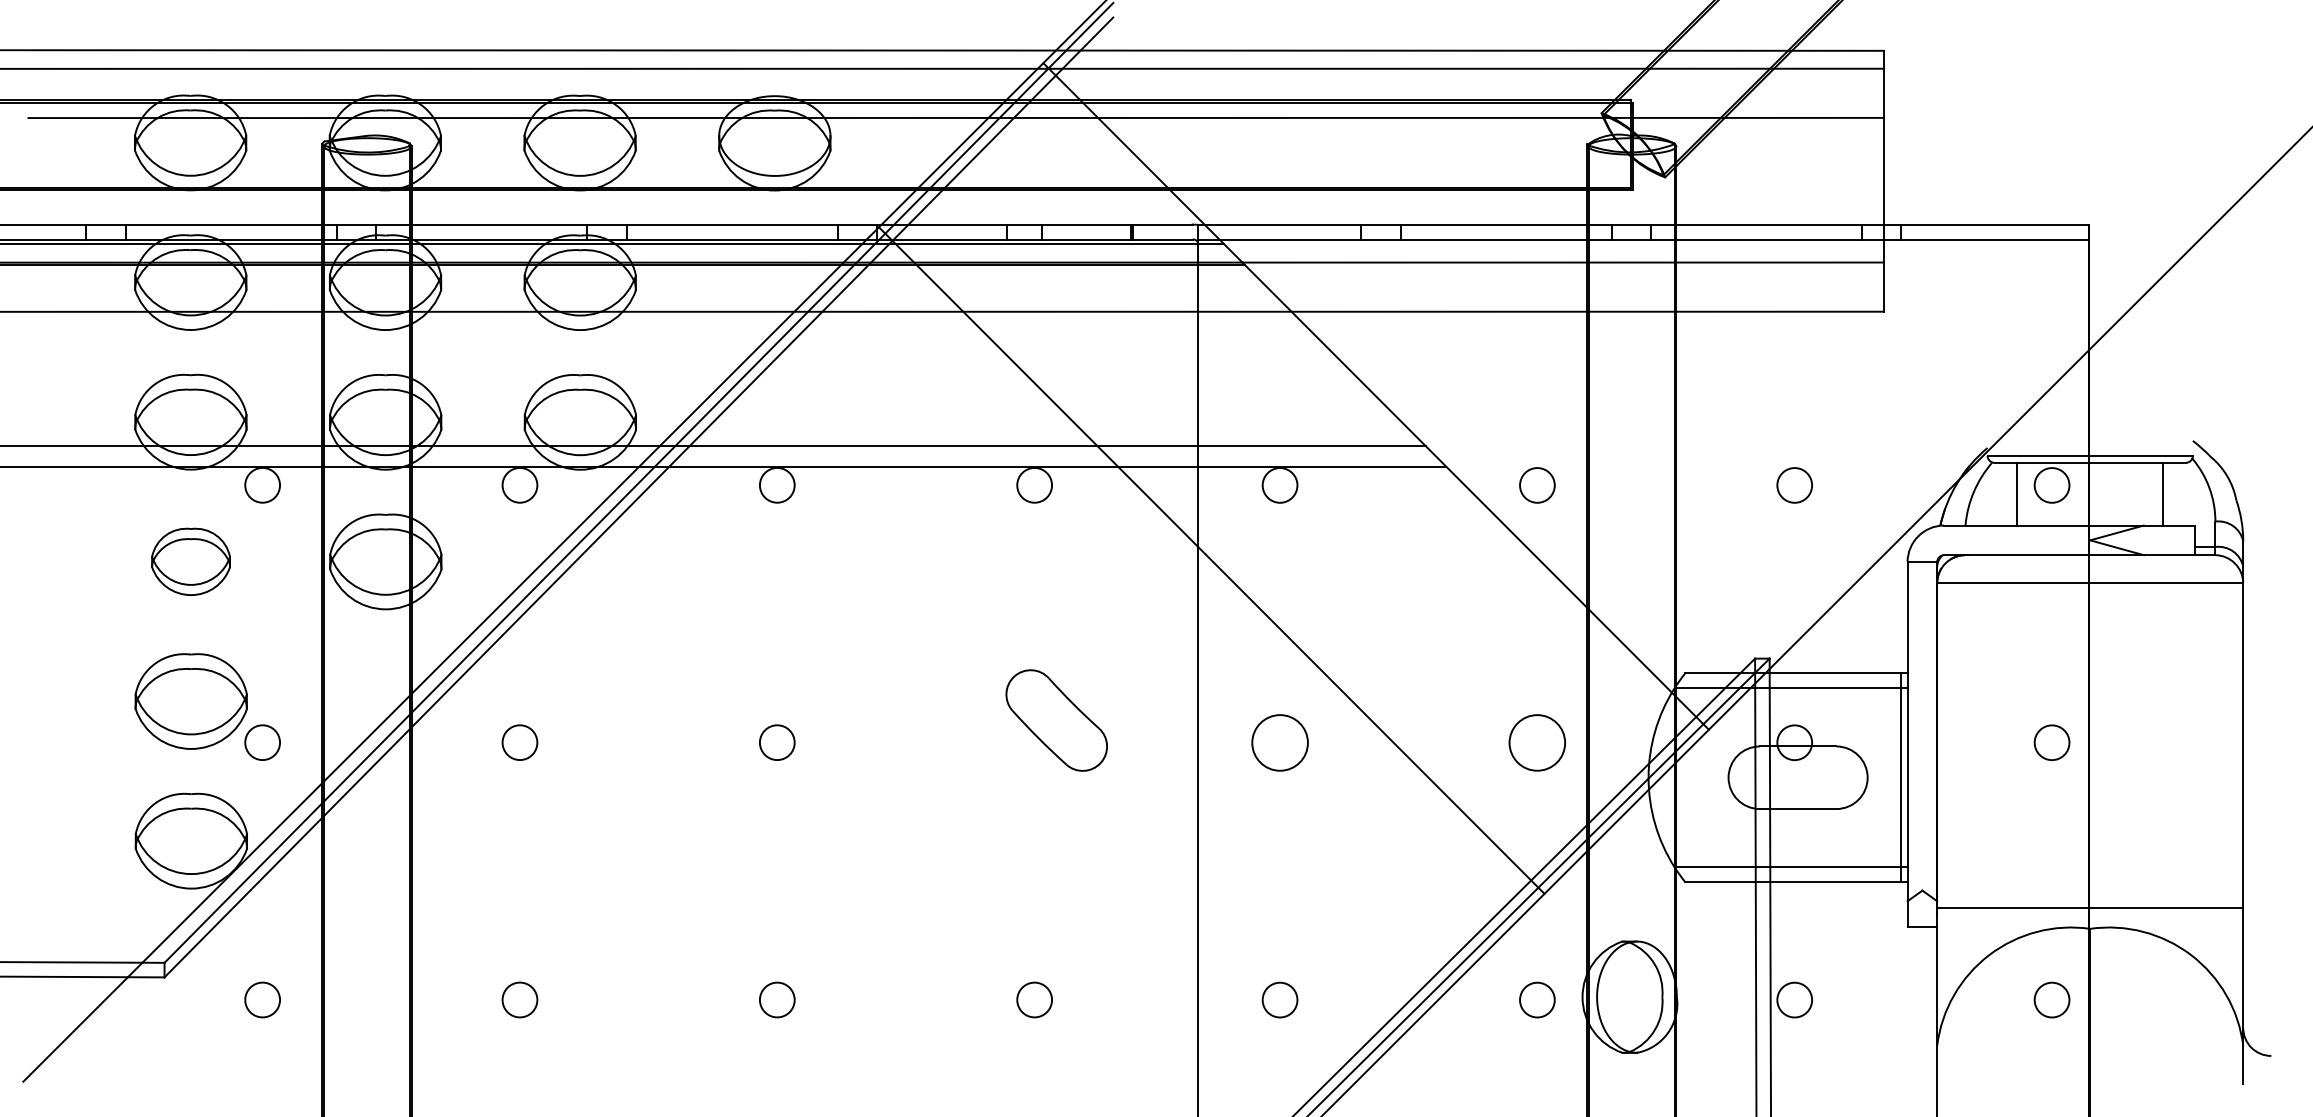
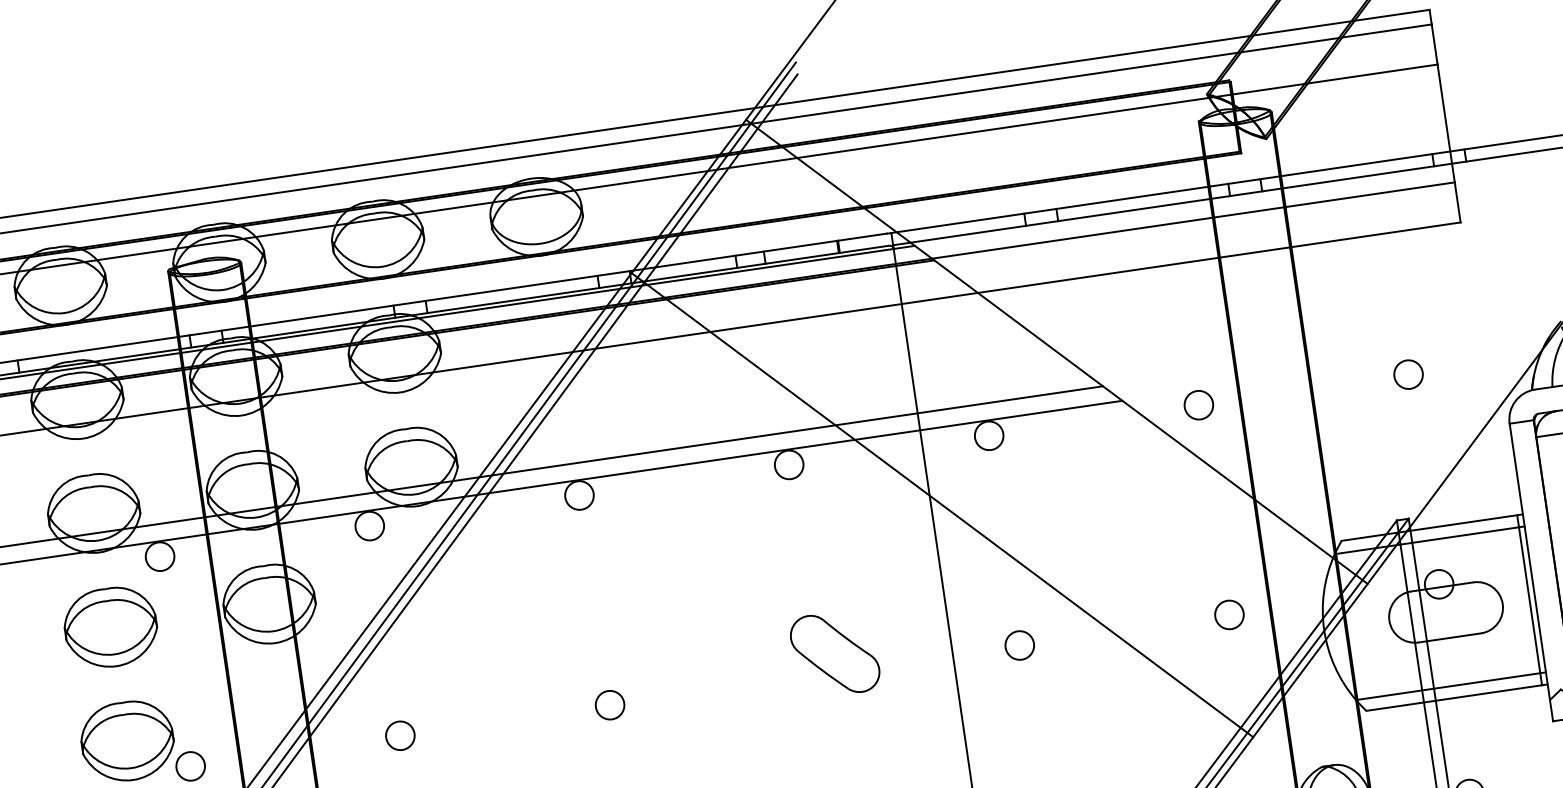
part: (190, 561) -> (110, 627), size x1.43
circle: (1279, 742) -> (1019, 645), size x0.62
circle: (1537, 742) -> (1229, 614), size x0.62

